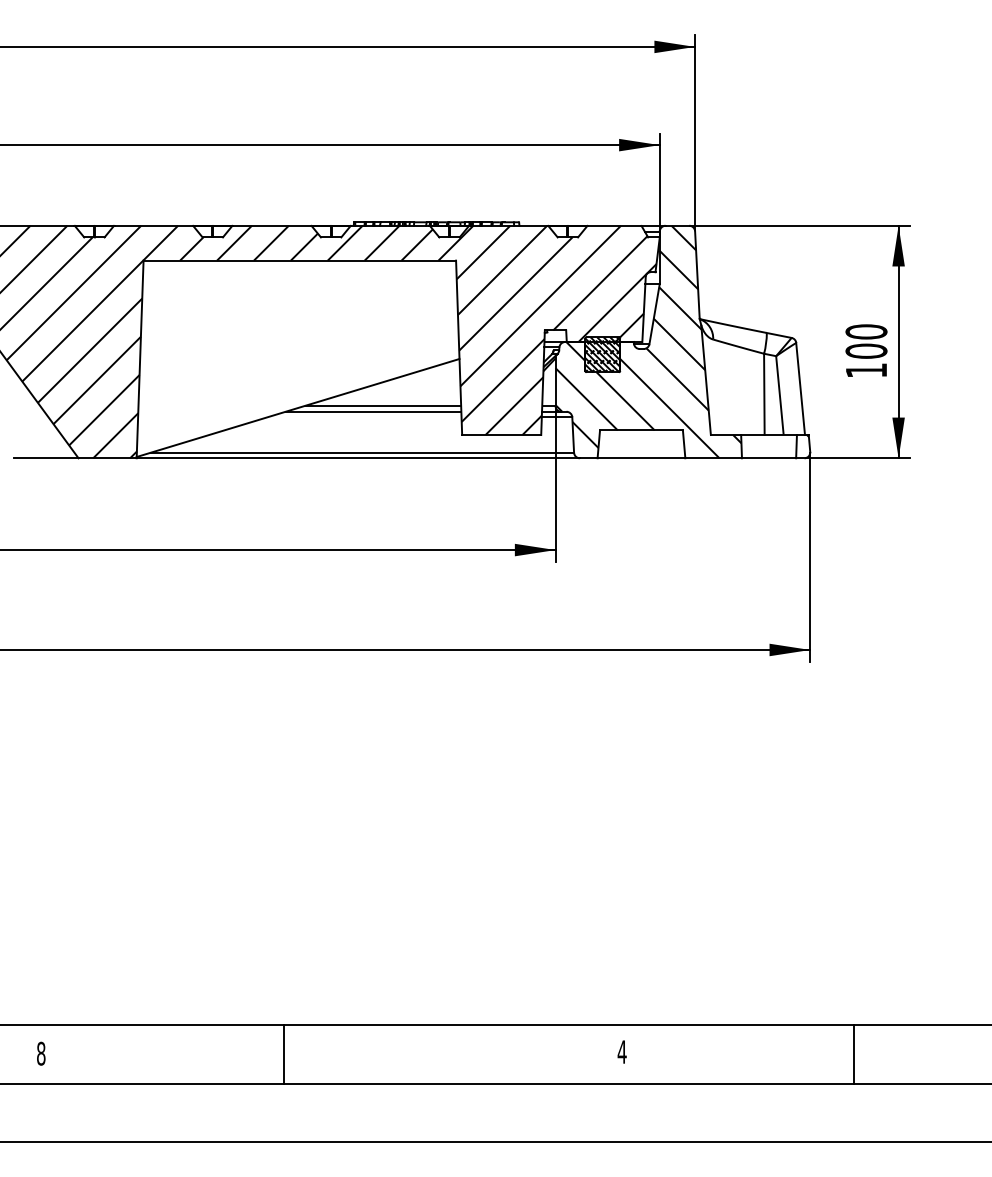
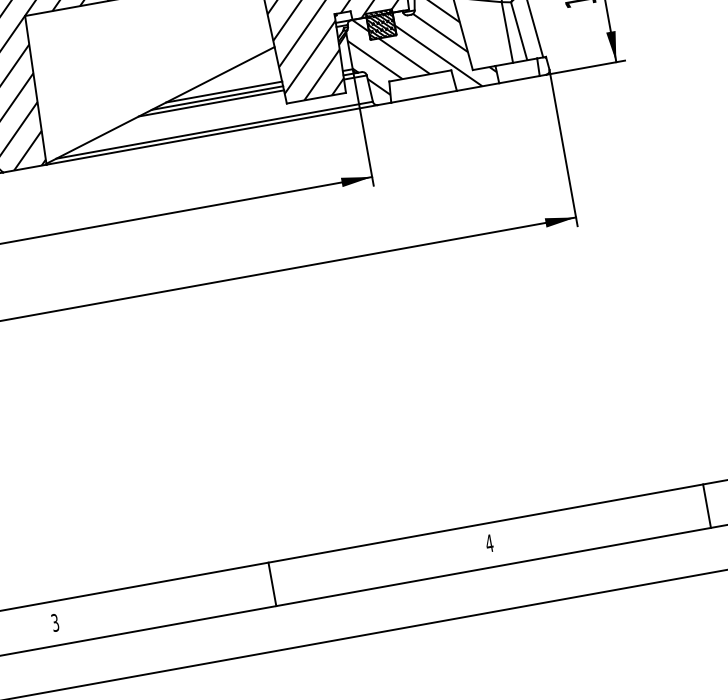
line: (364, 417) -> (211, 103), added
text: (41, 1053) -> (55, 622), 8 -> 3
line: (284, 1054) -> (272, 584), moved
line: (853, 1054) -> (706, 506), moved

